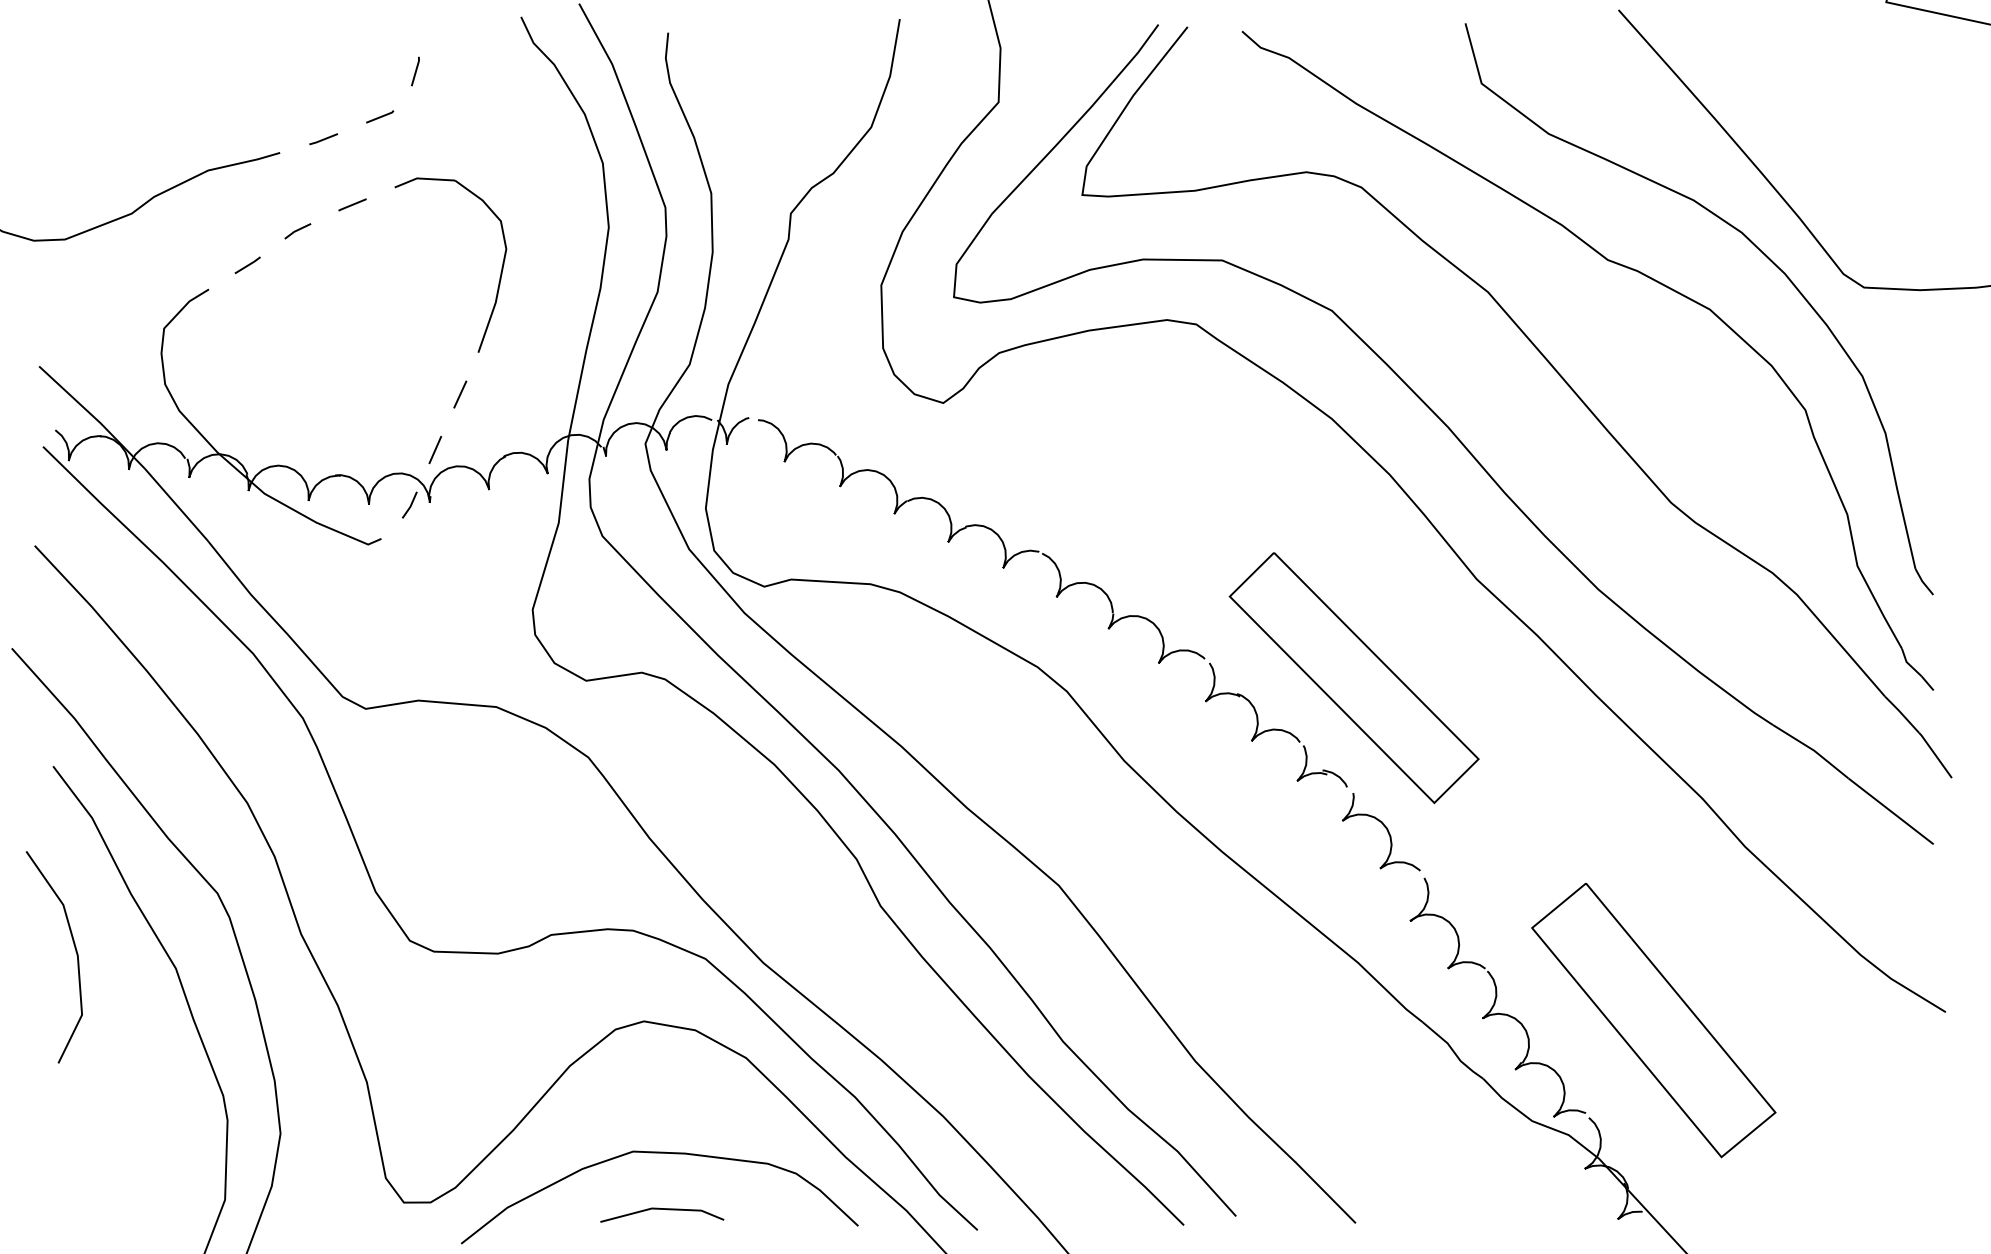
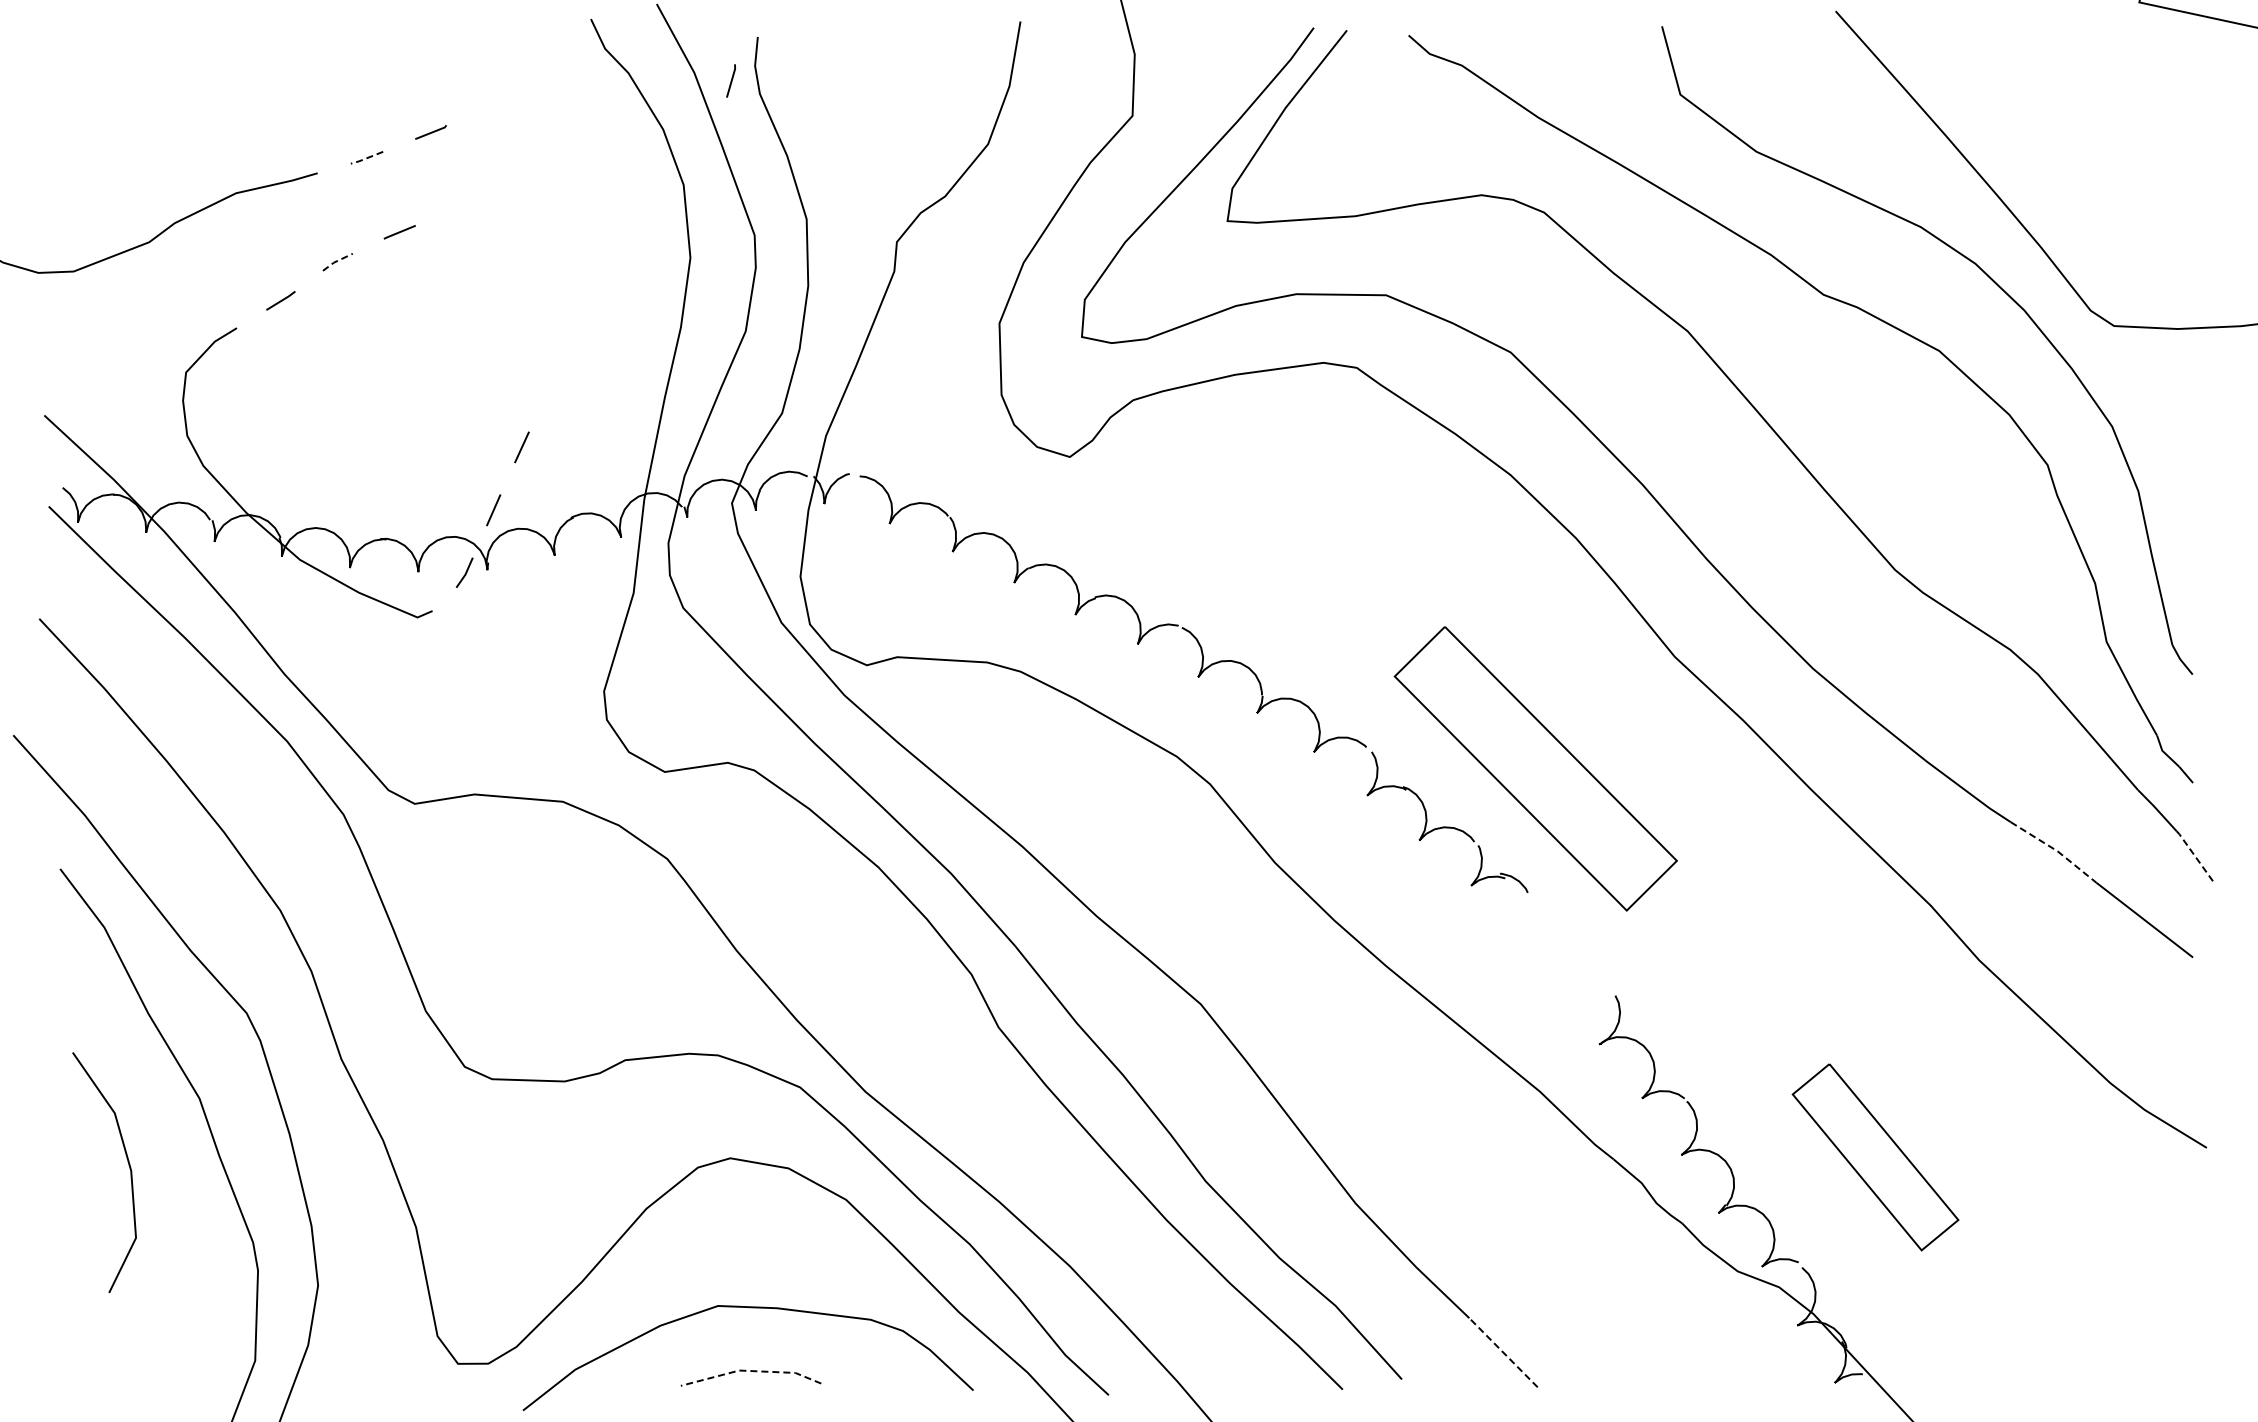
line: (414, 71) -> (730, 80), moved
line: (323, 139) -> (366, 158), solid -> dashed
line: (297, 230) -> (337, 261), solid -> dashed
part: (500, 273) -> (567, 310), removed
line: (1812, 749) -> (2055, 850), solid -> dashed
line: (1935, 755) -> (2195, 856), solid -> dashed
curve: (1386, 830) -> (1572, 941), removed
line: (75, 951) -> (128, 1165), moved
part: (1653, 1020) -> (1875, 1157), size x0.6
line: (1324, 1192) -> (1502, 1352), solid -> dashed
line: (662, 1209) -> (751, 1371), solid -> dashed

